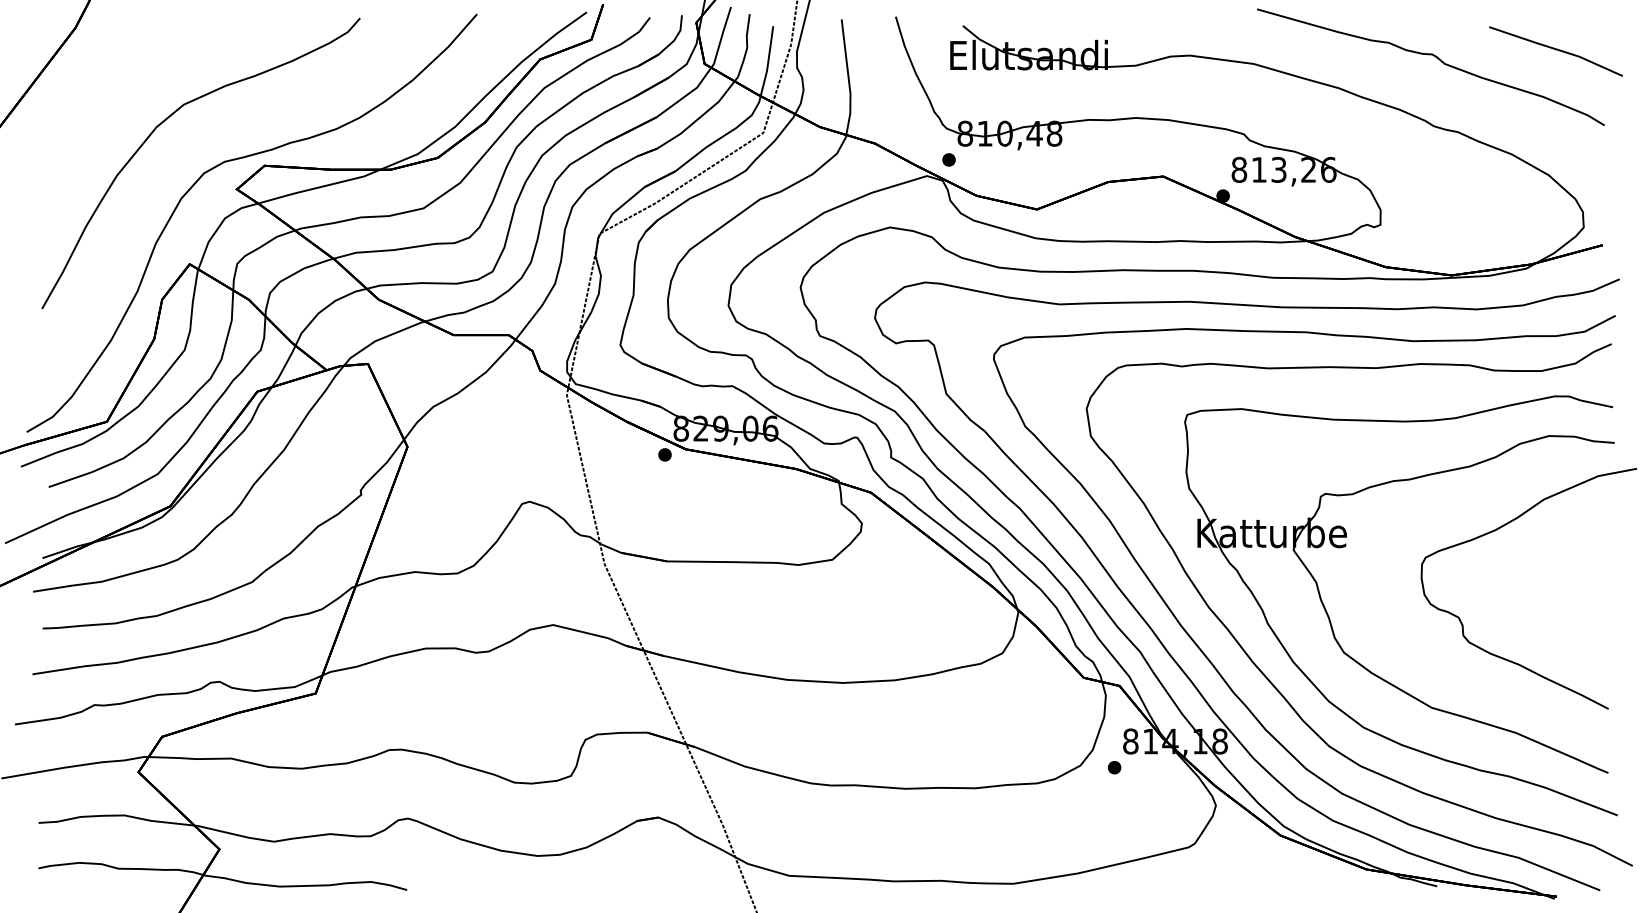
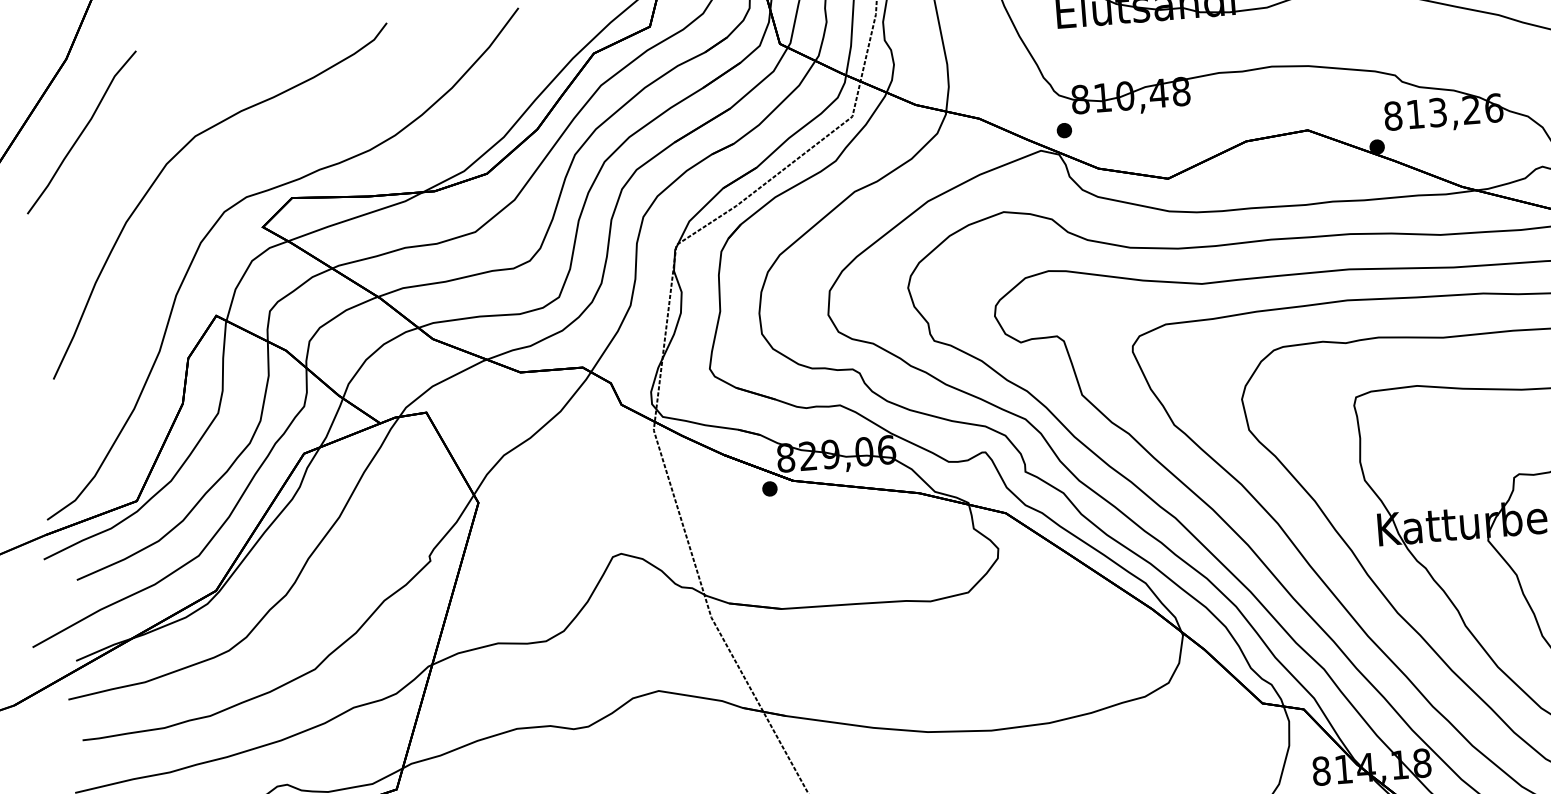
part: (83, 93) -> (81, 132), added

